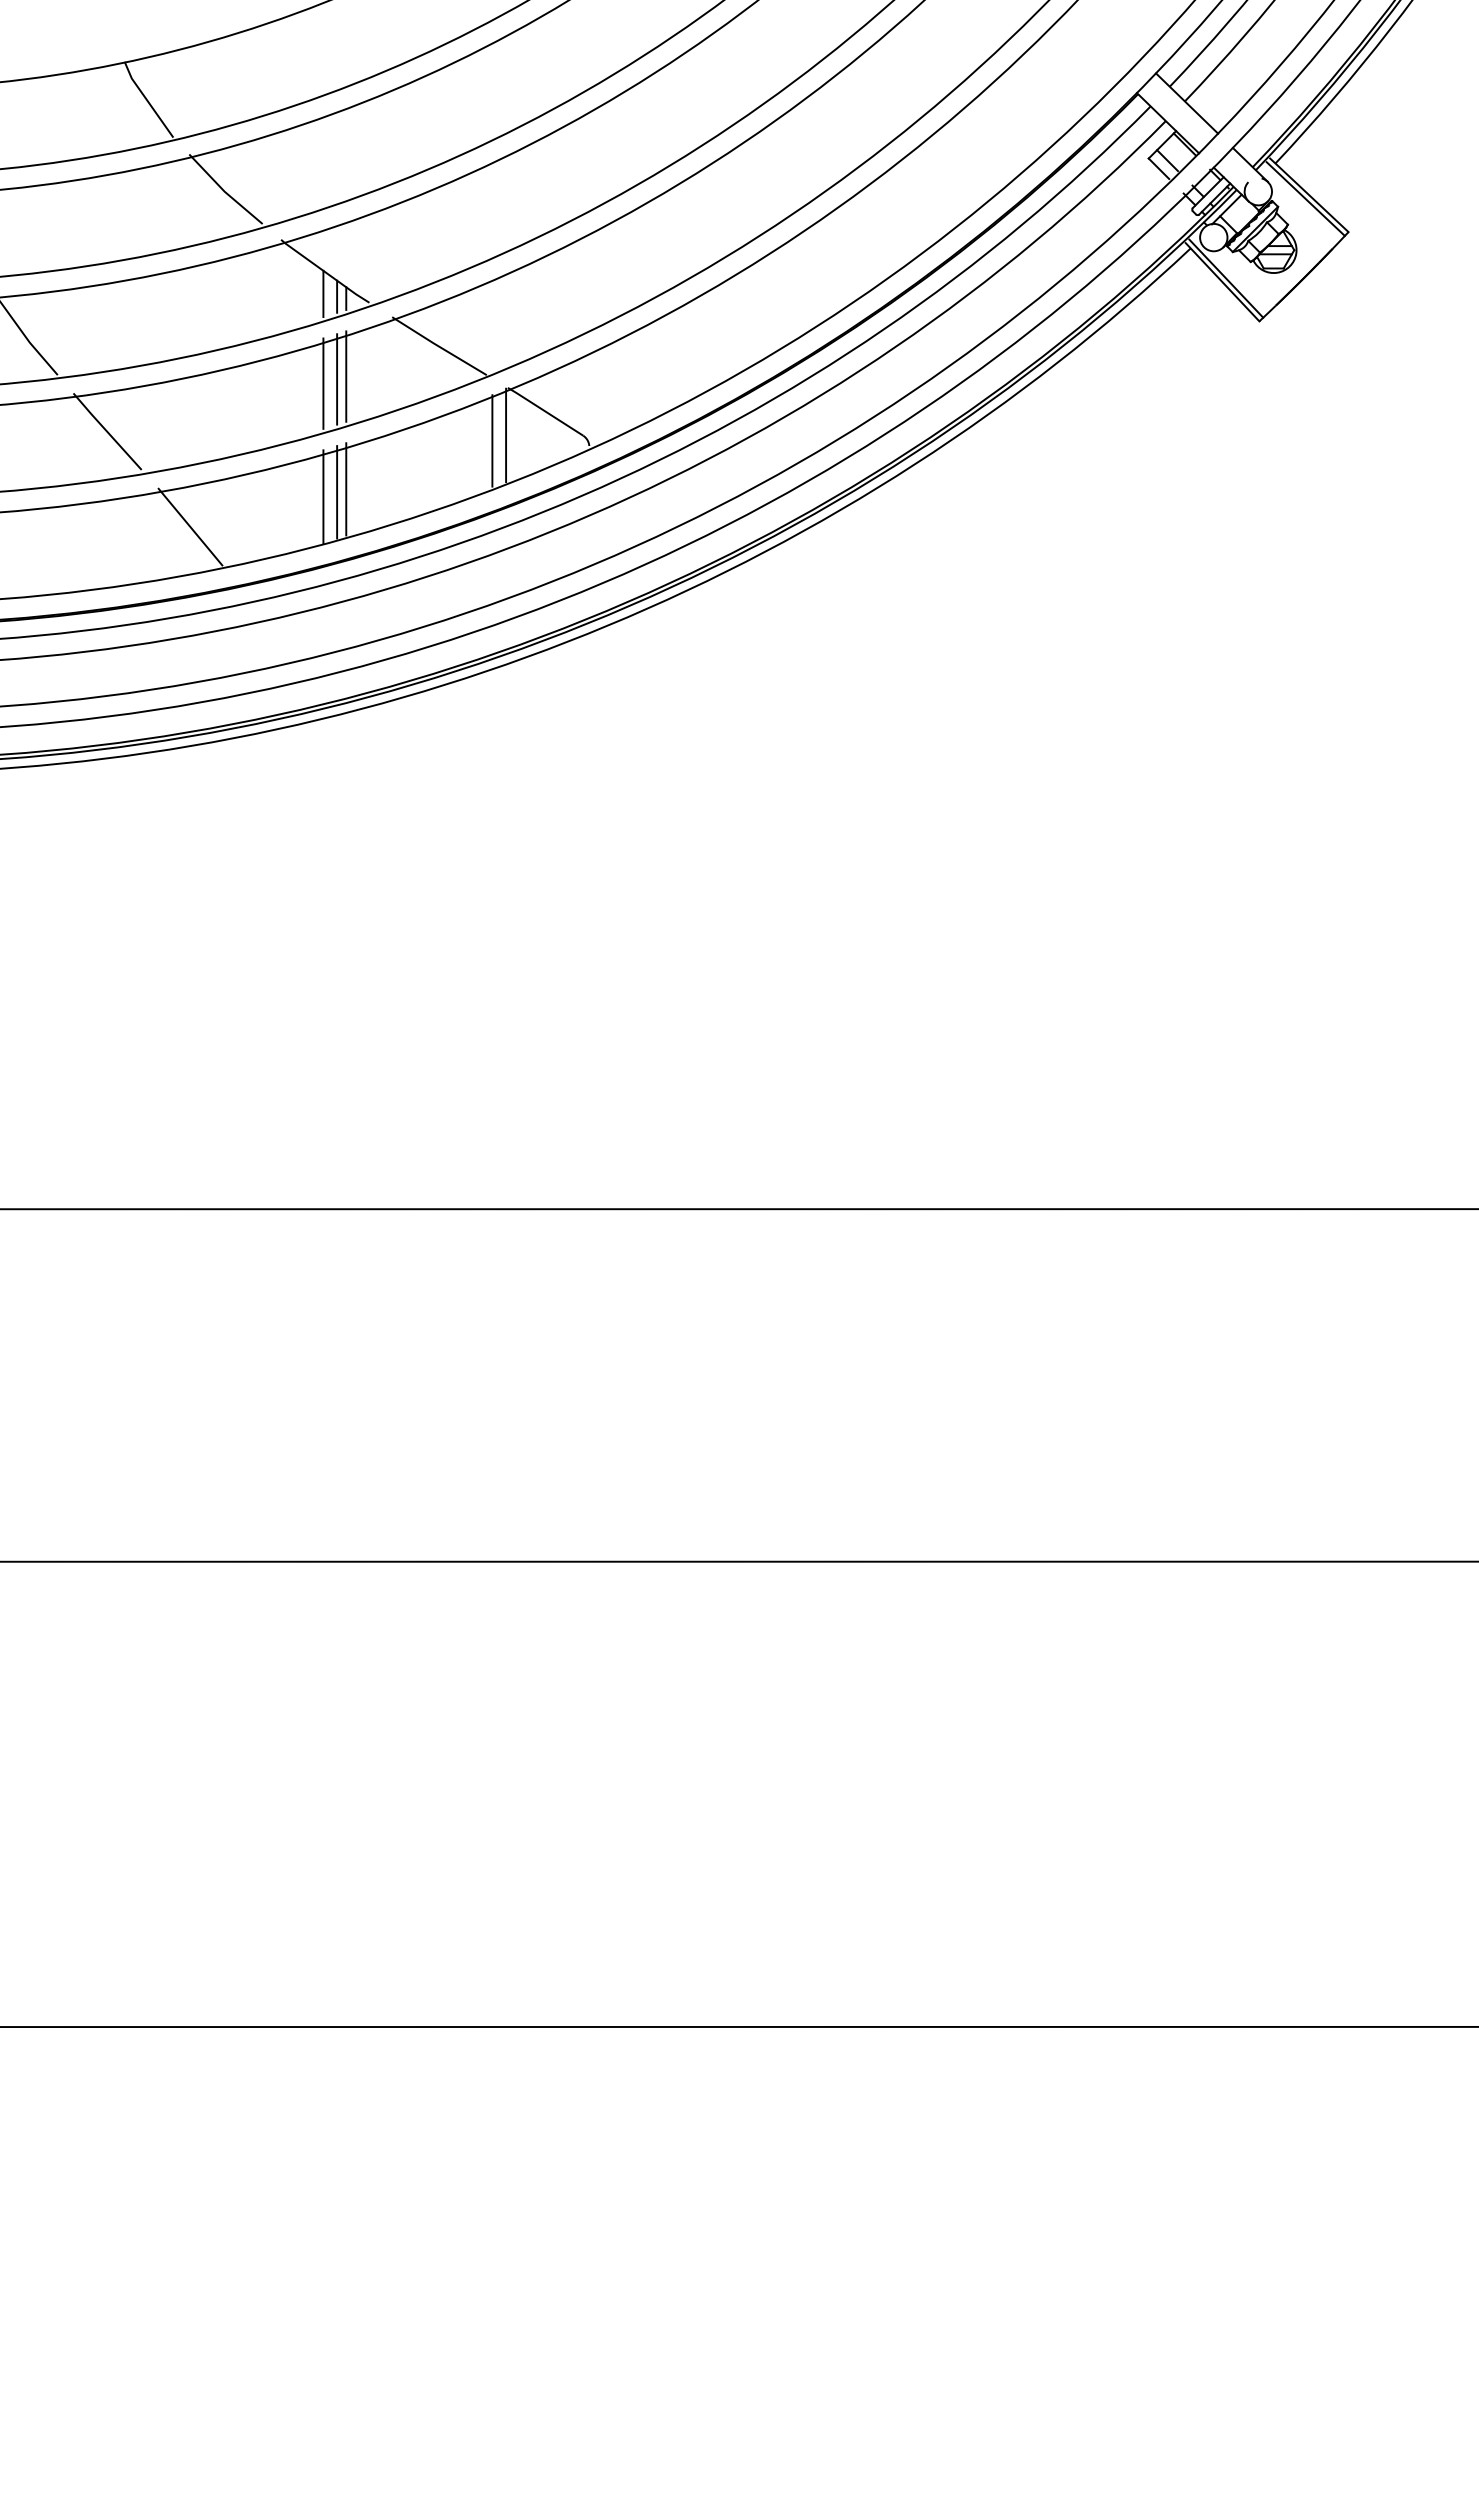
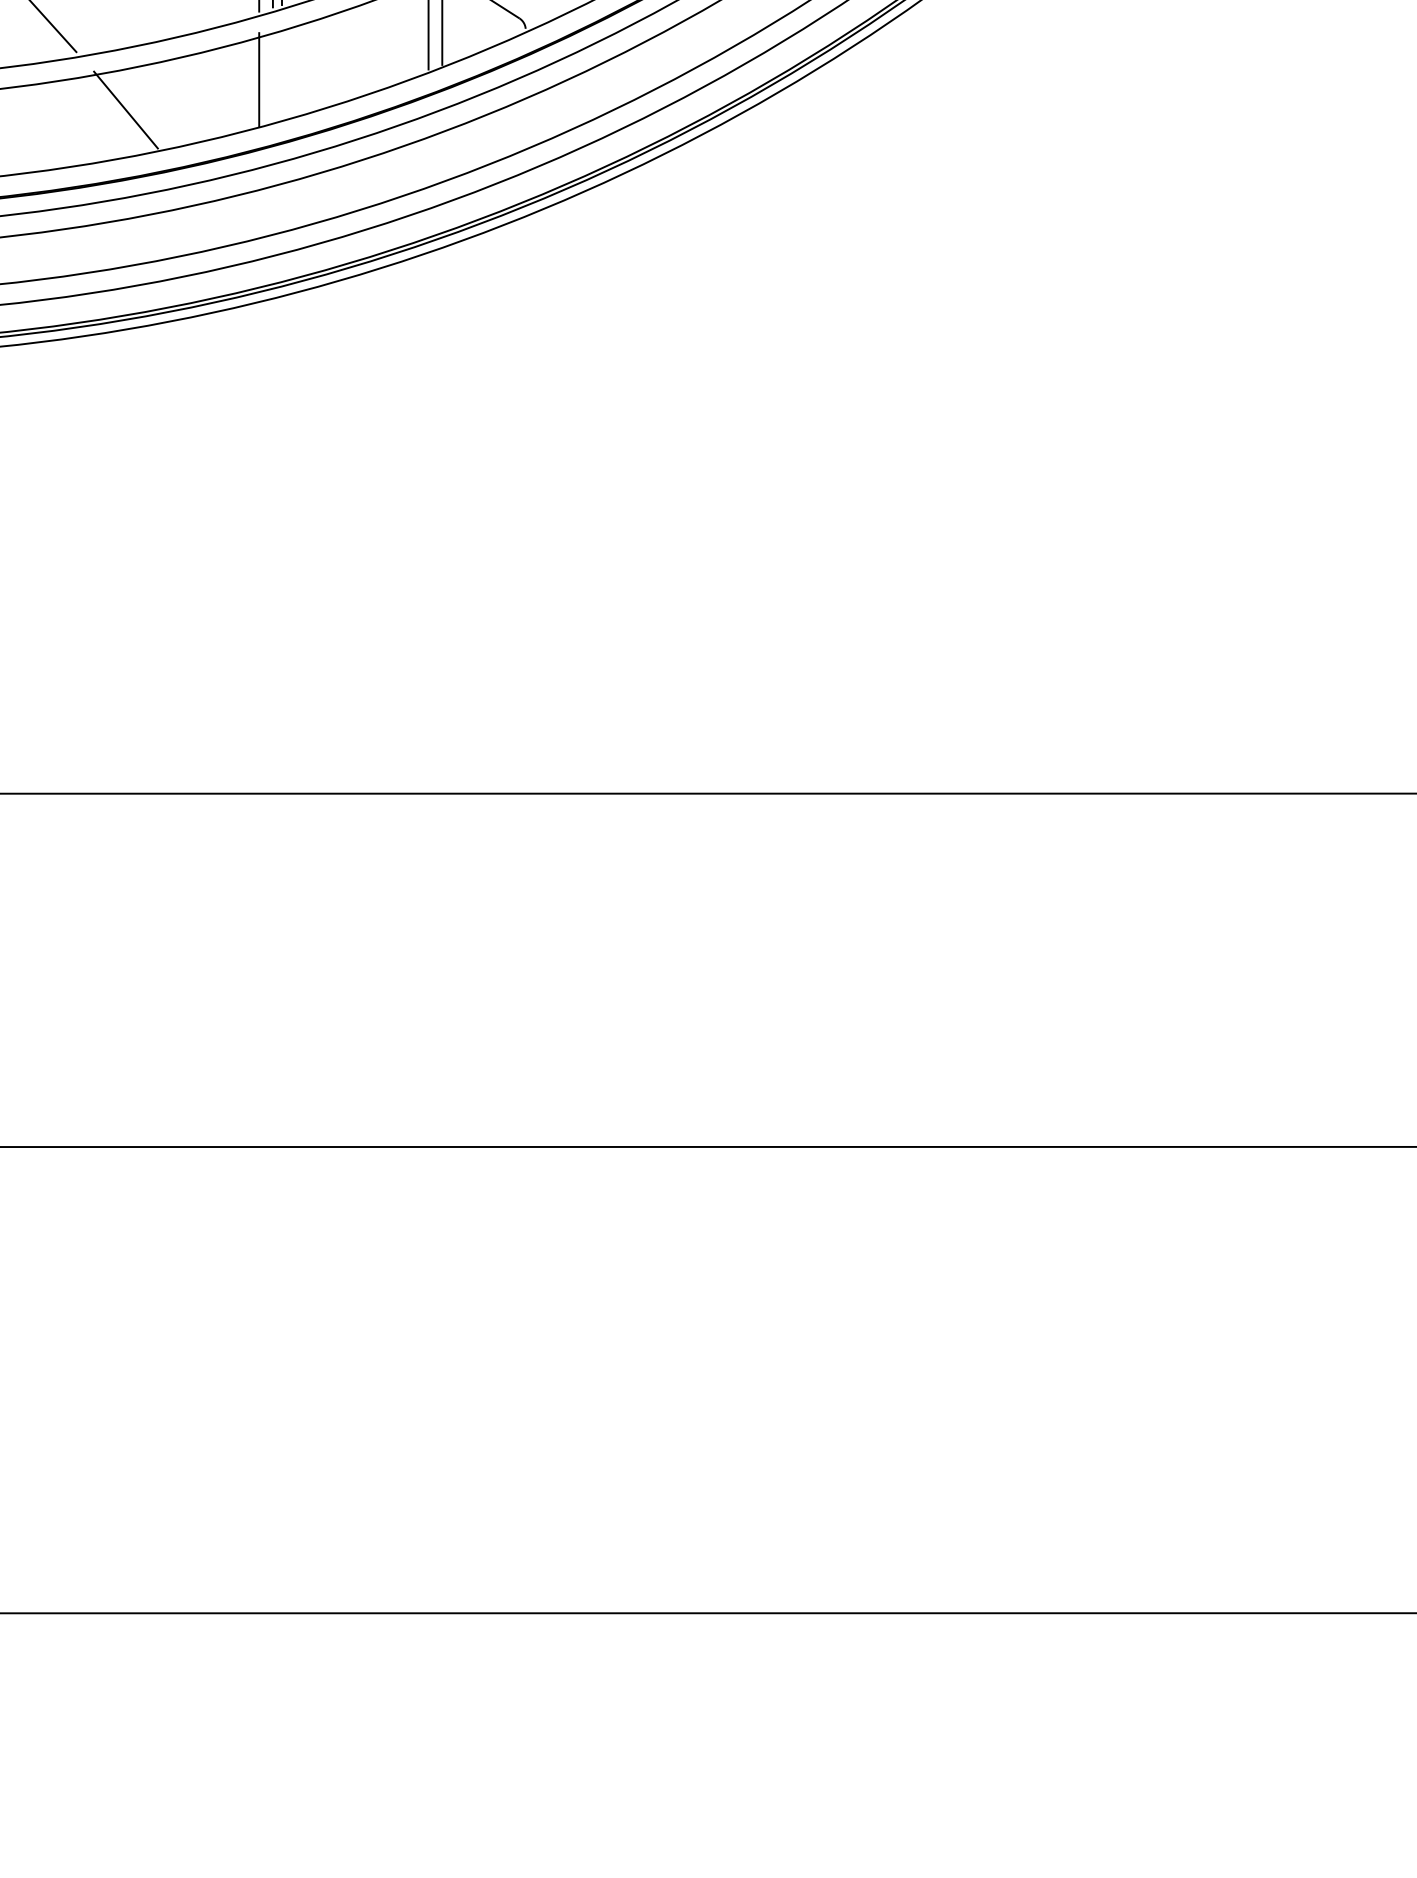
line: (346, 489) -> (282, 72), removed
line: (337, 492) -> (273, 75), removed

